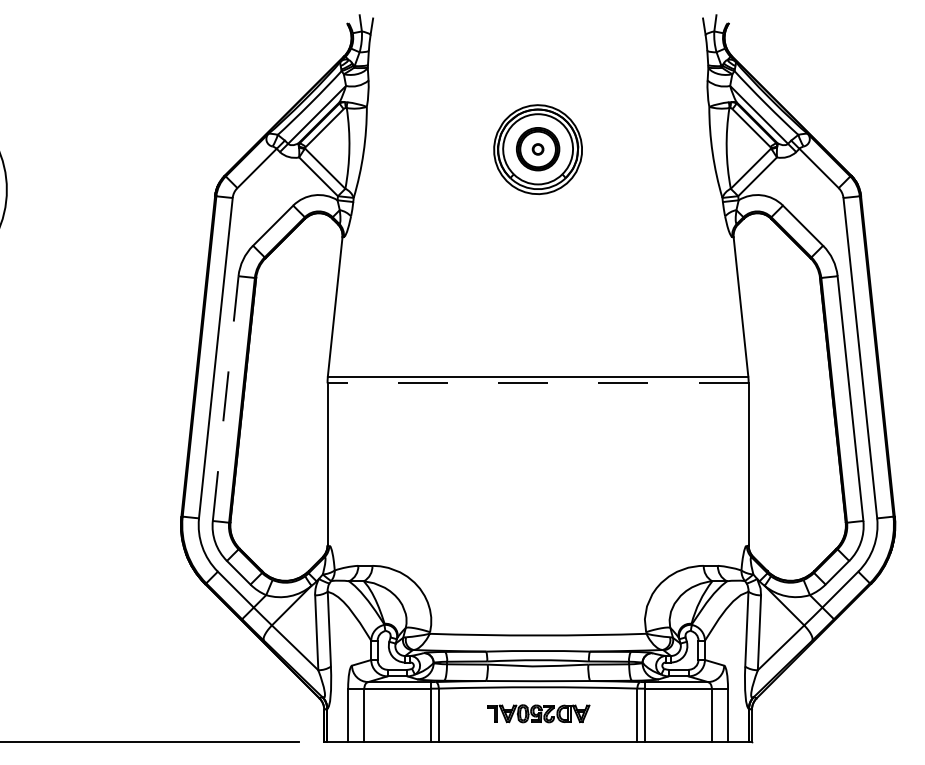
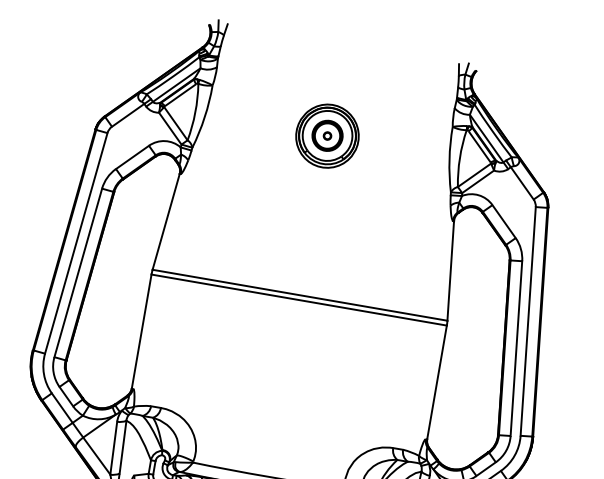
line: (538, 383) -> (299, 300), dashed -> solid
line: (225, 398) -> (78, 272), dashed -> solid

